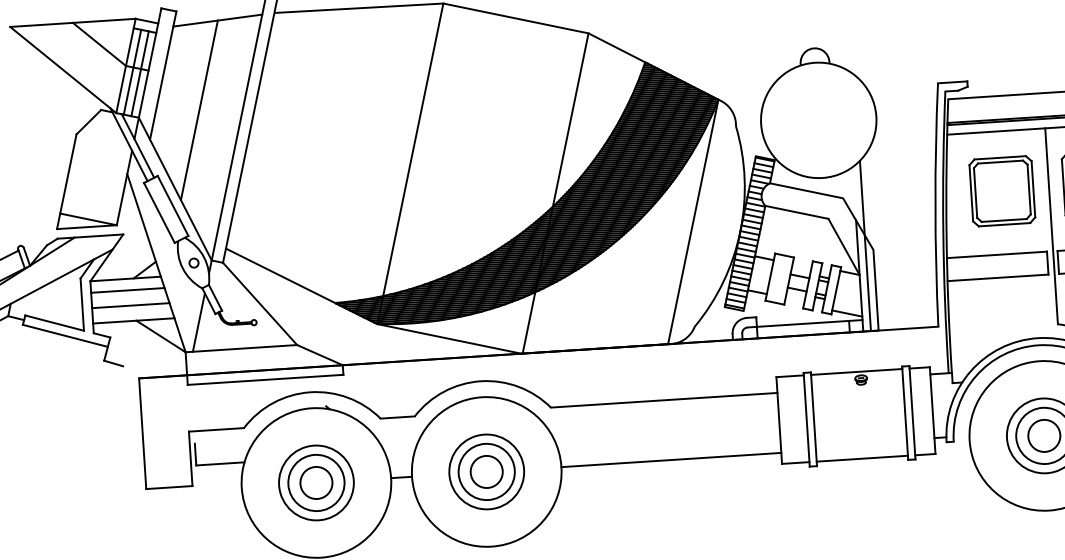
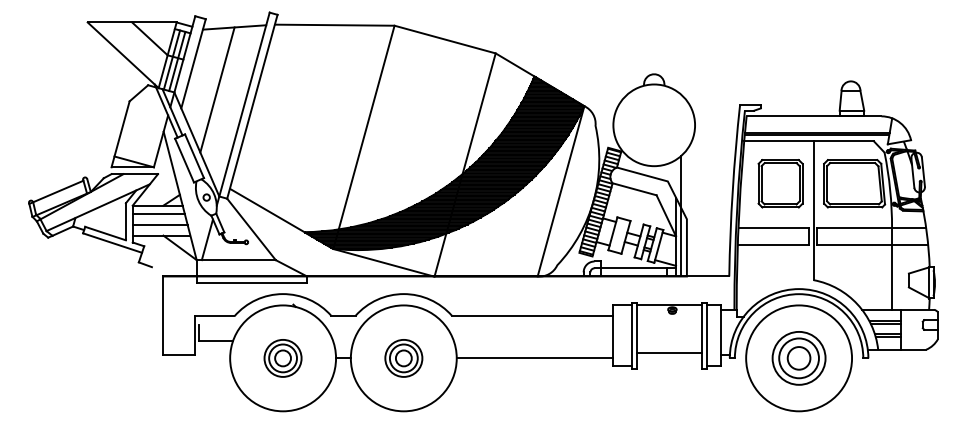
line: (862, 459) -> (669, 353), moved
part: (486, 472) -> (403, 358), size x0.7
part: (315, 483) -> (282, 358), size x0.7

